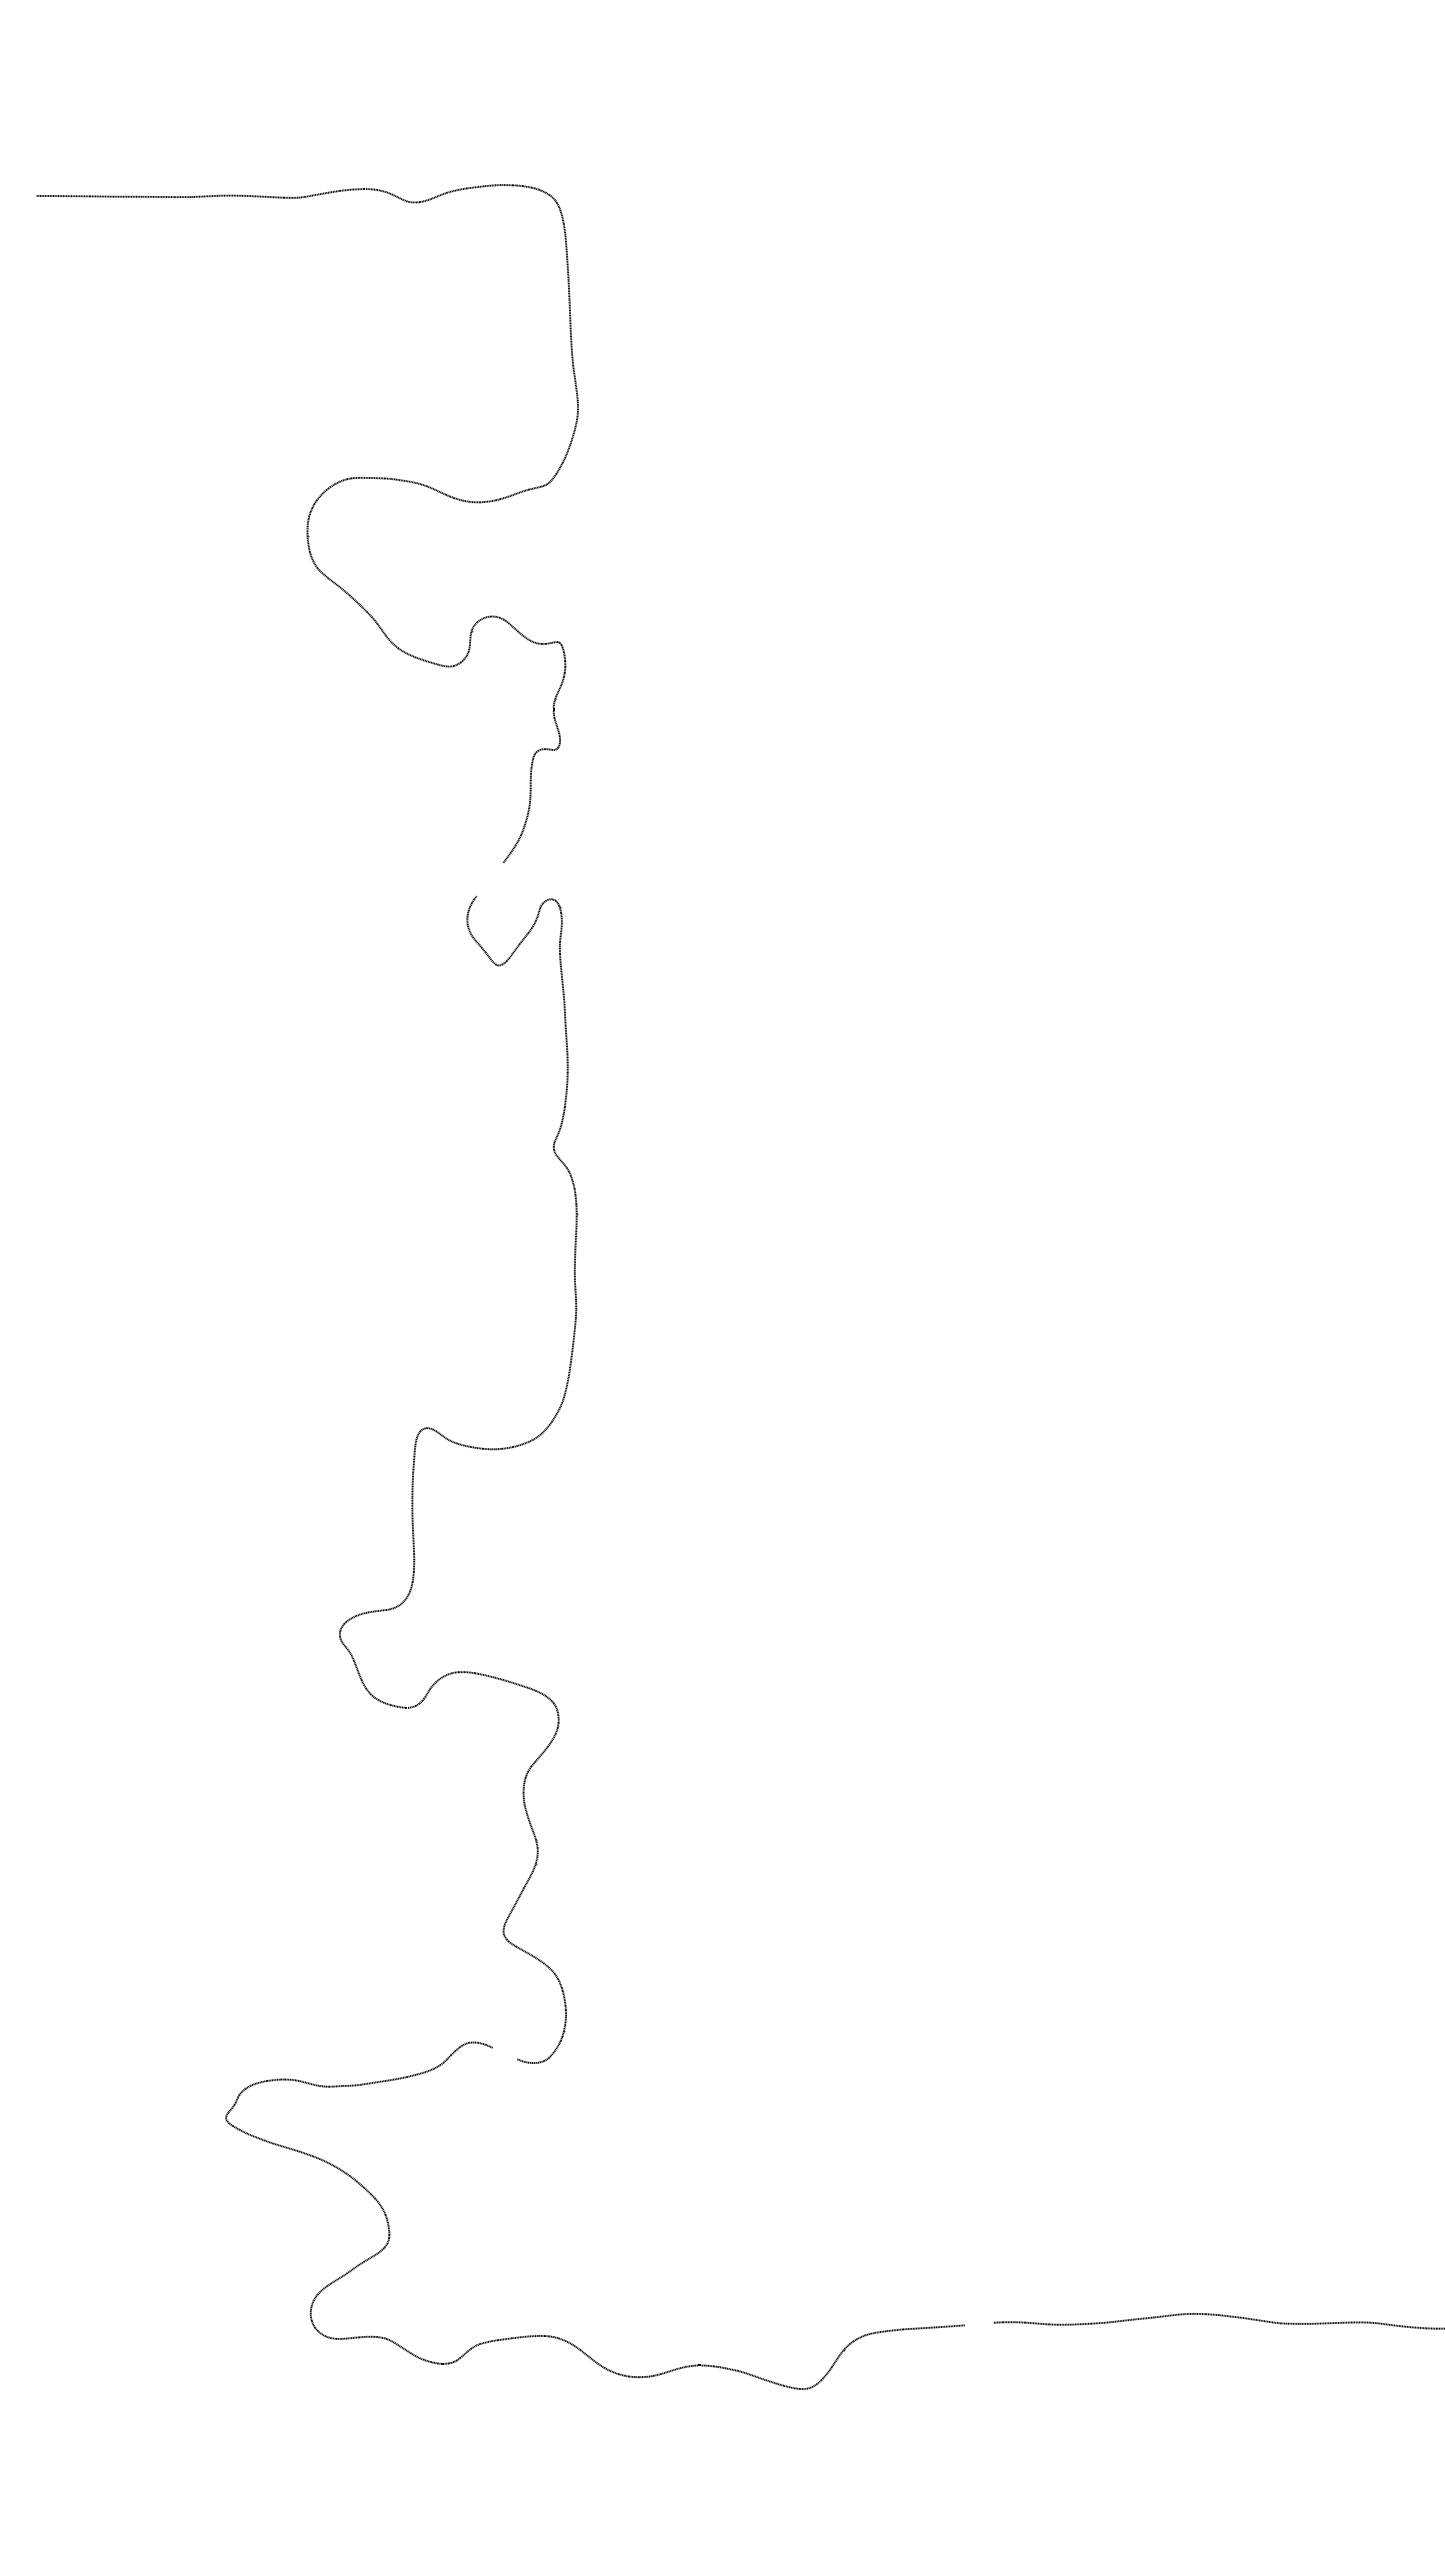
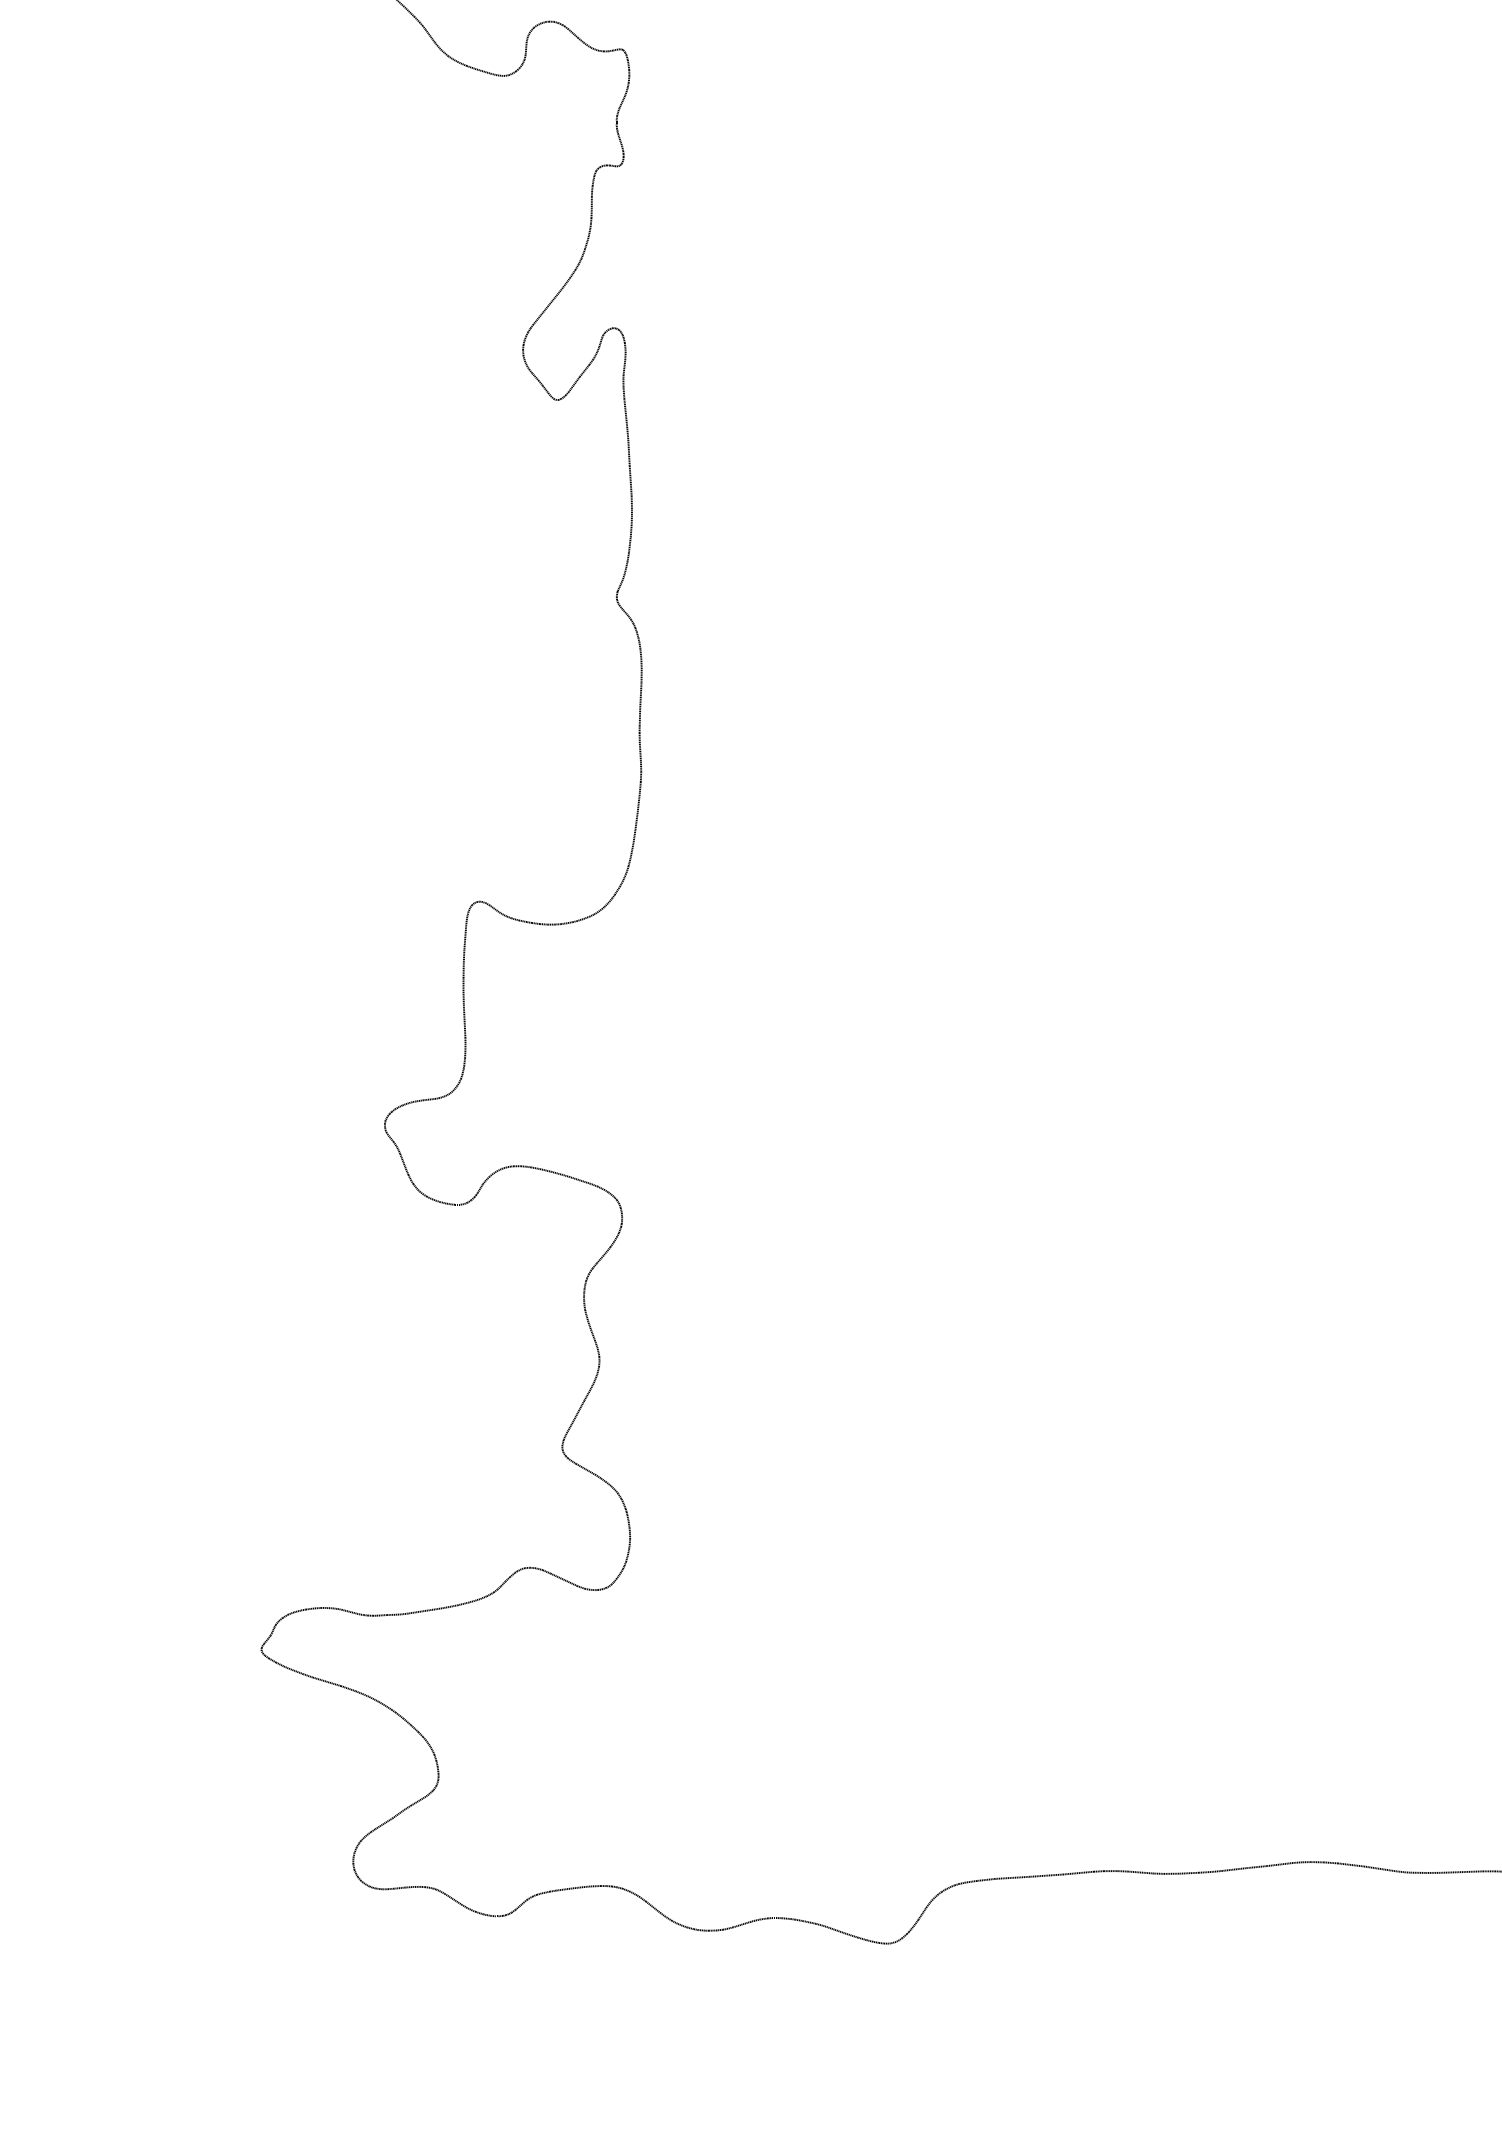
line: (489, 879) -> (547, 306), added
line: (504, 2053) -> (563, 1579), added
line: (978, 2323) -> (1077, 1872), added

